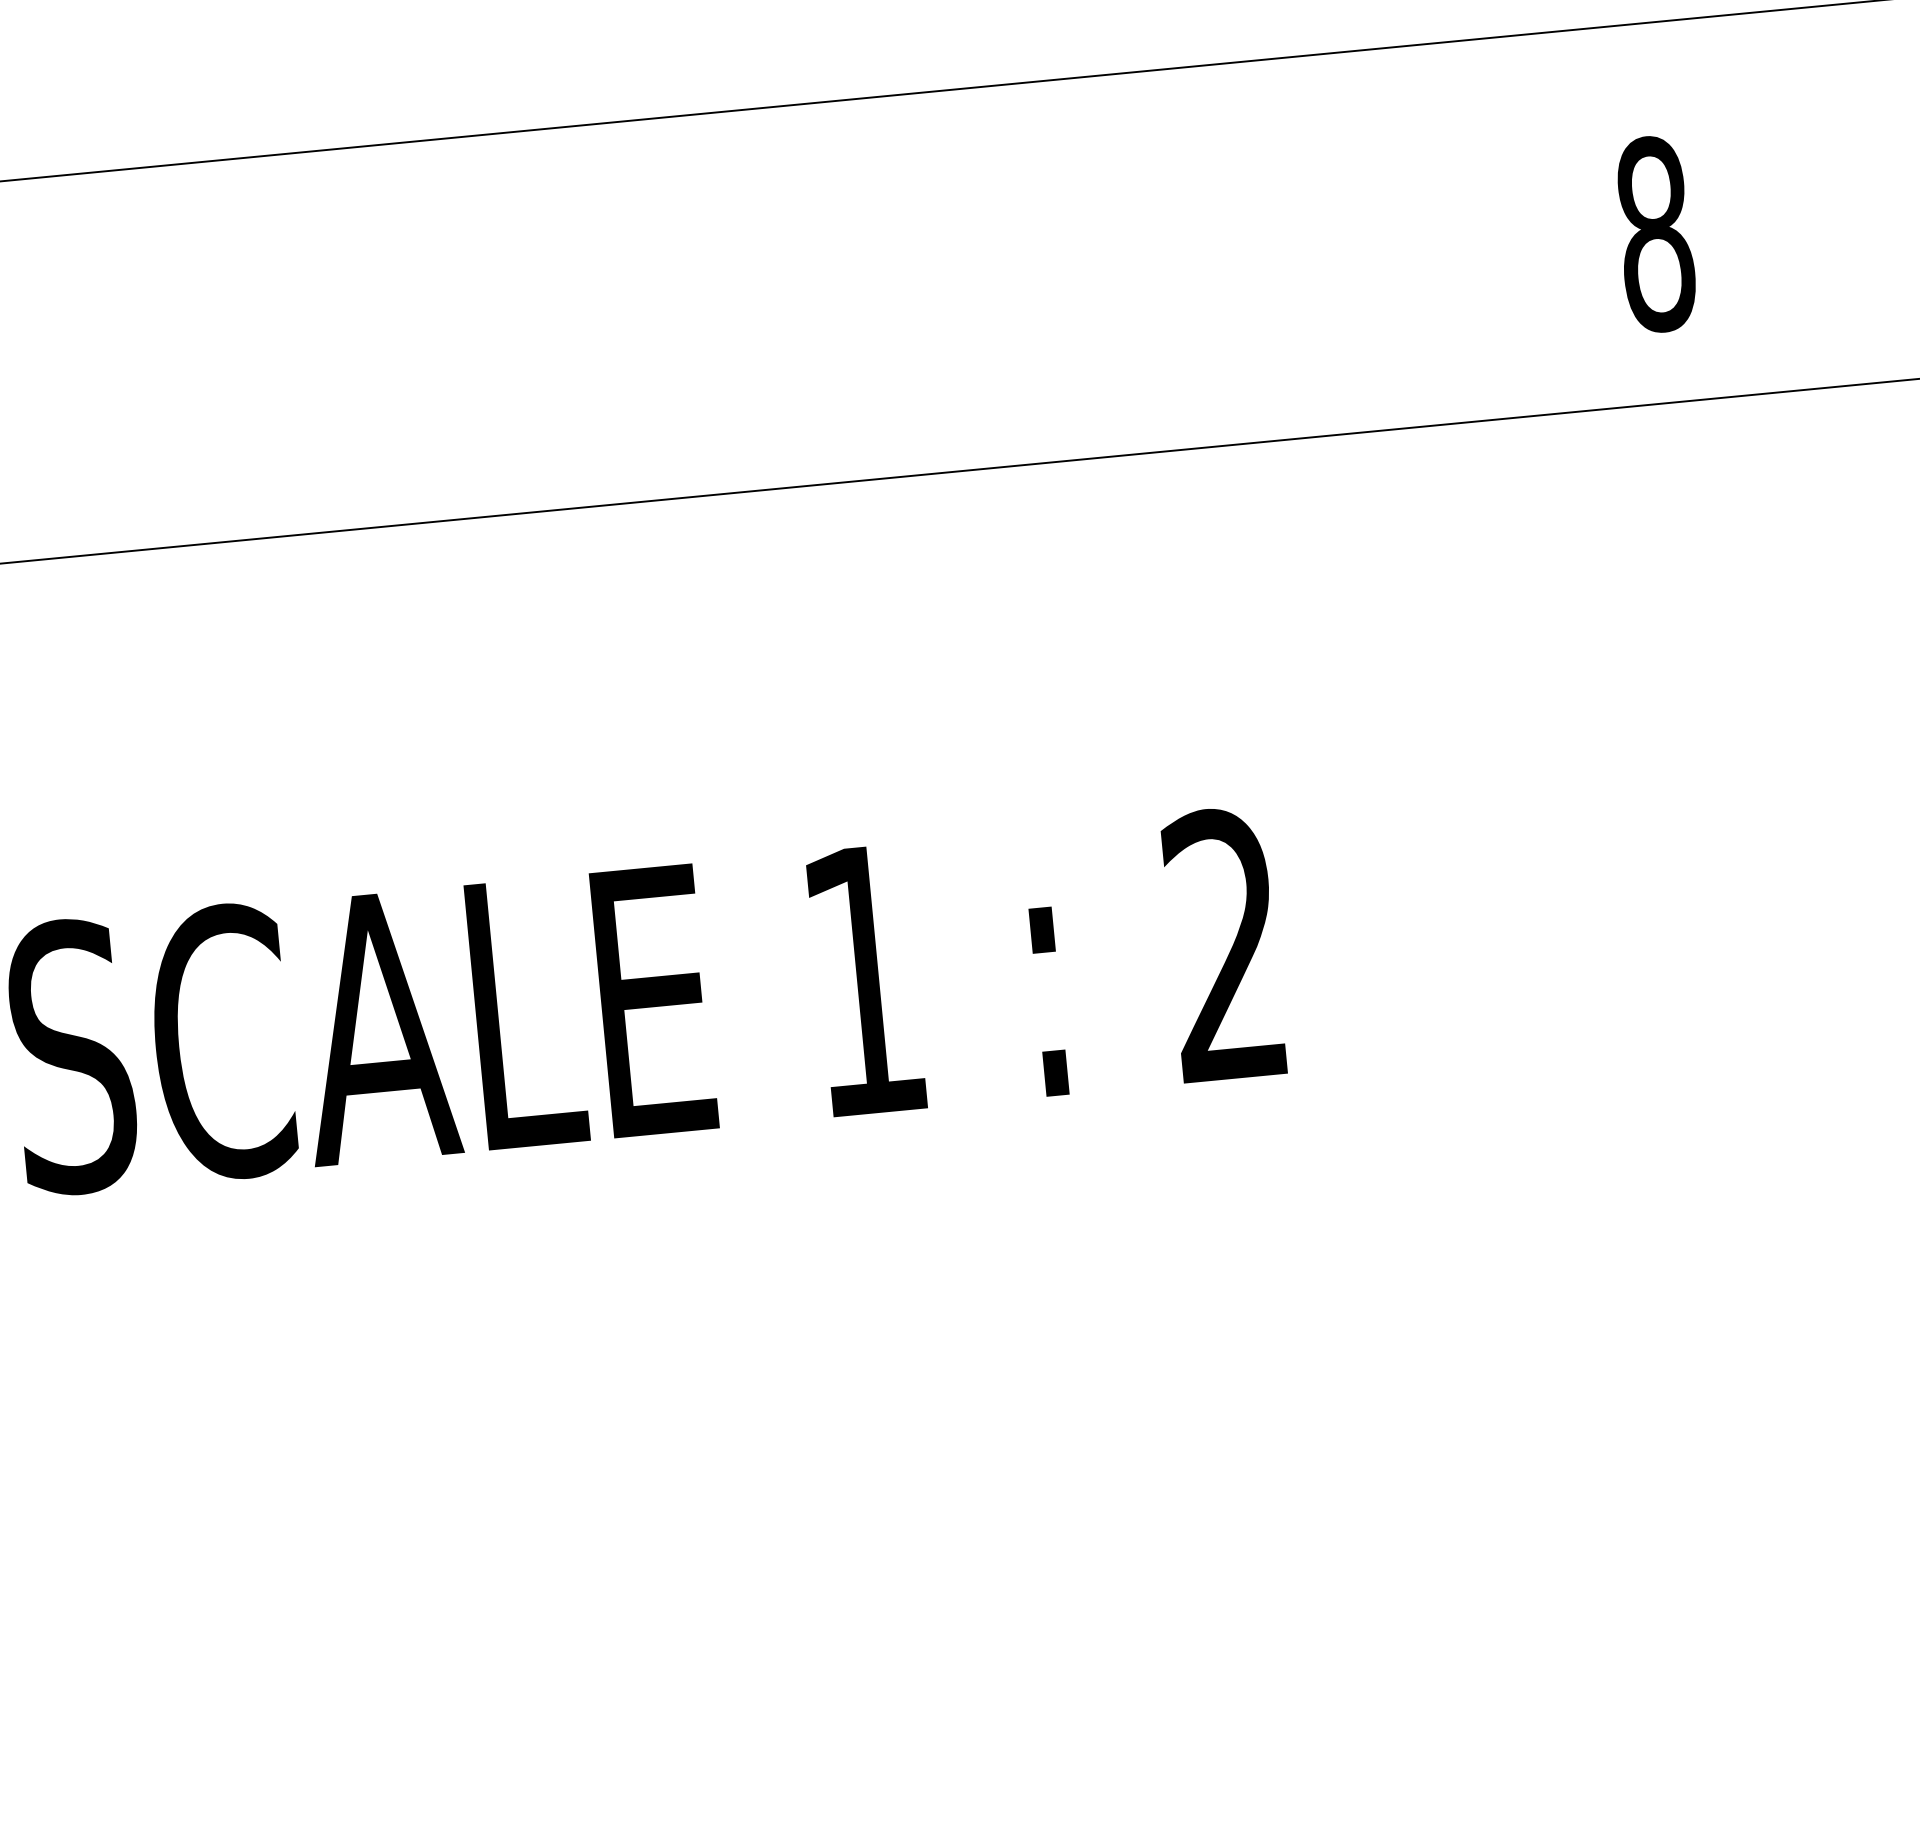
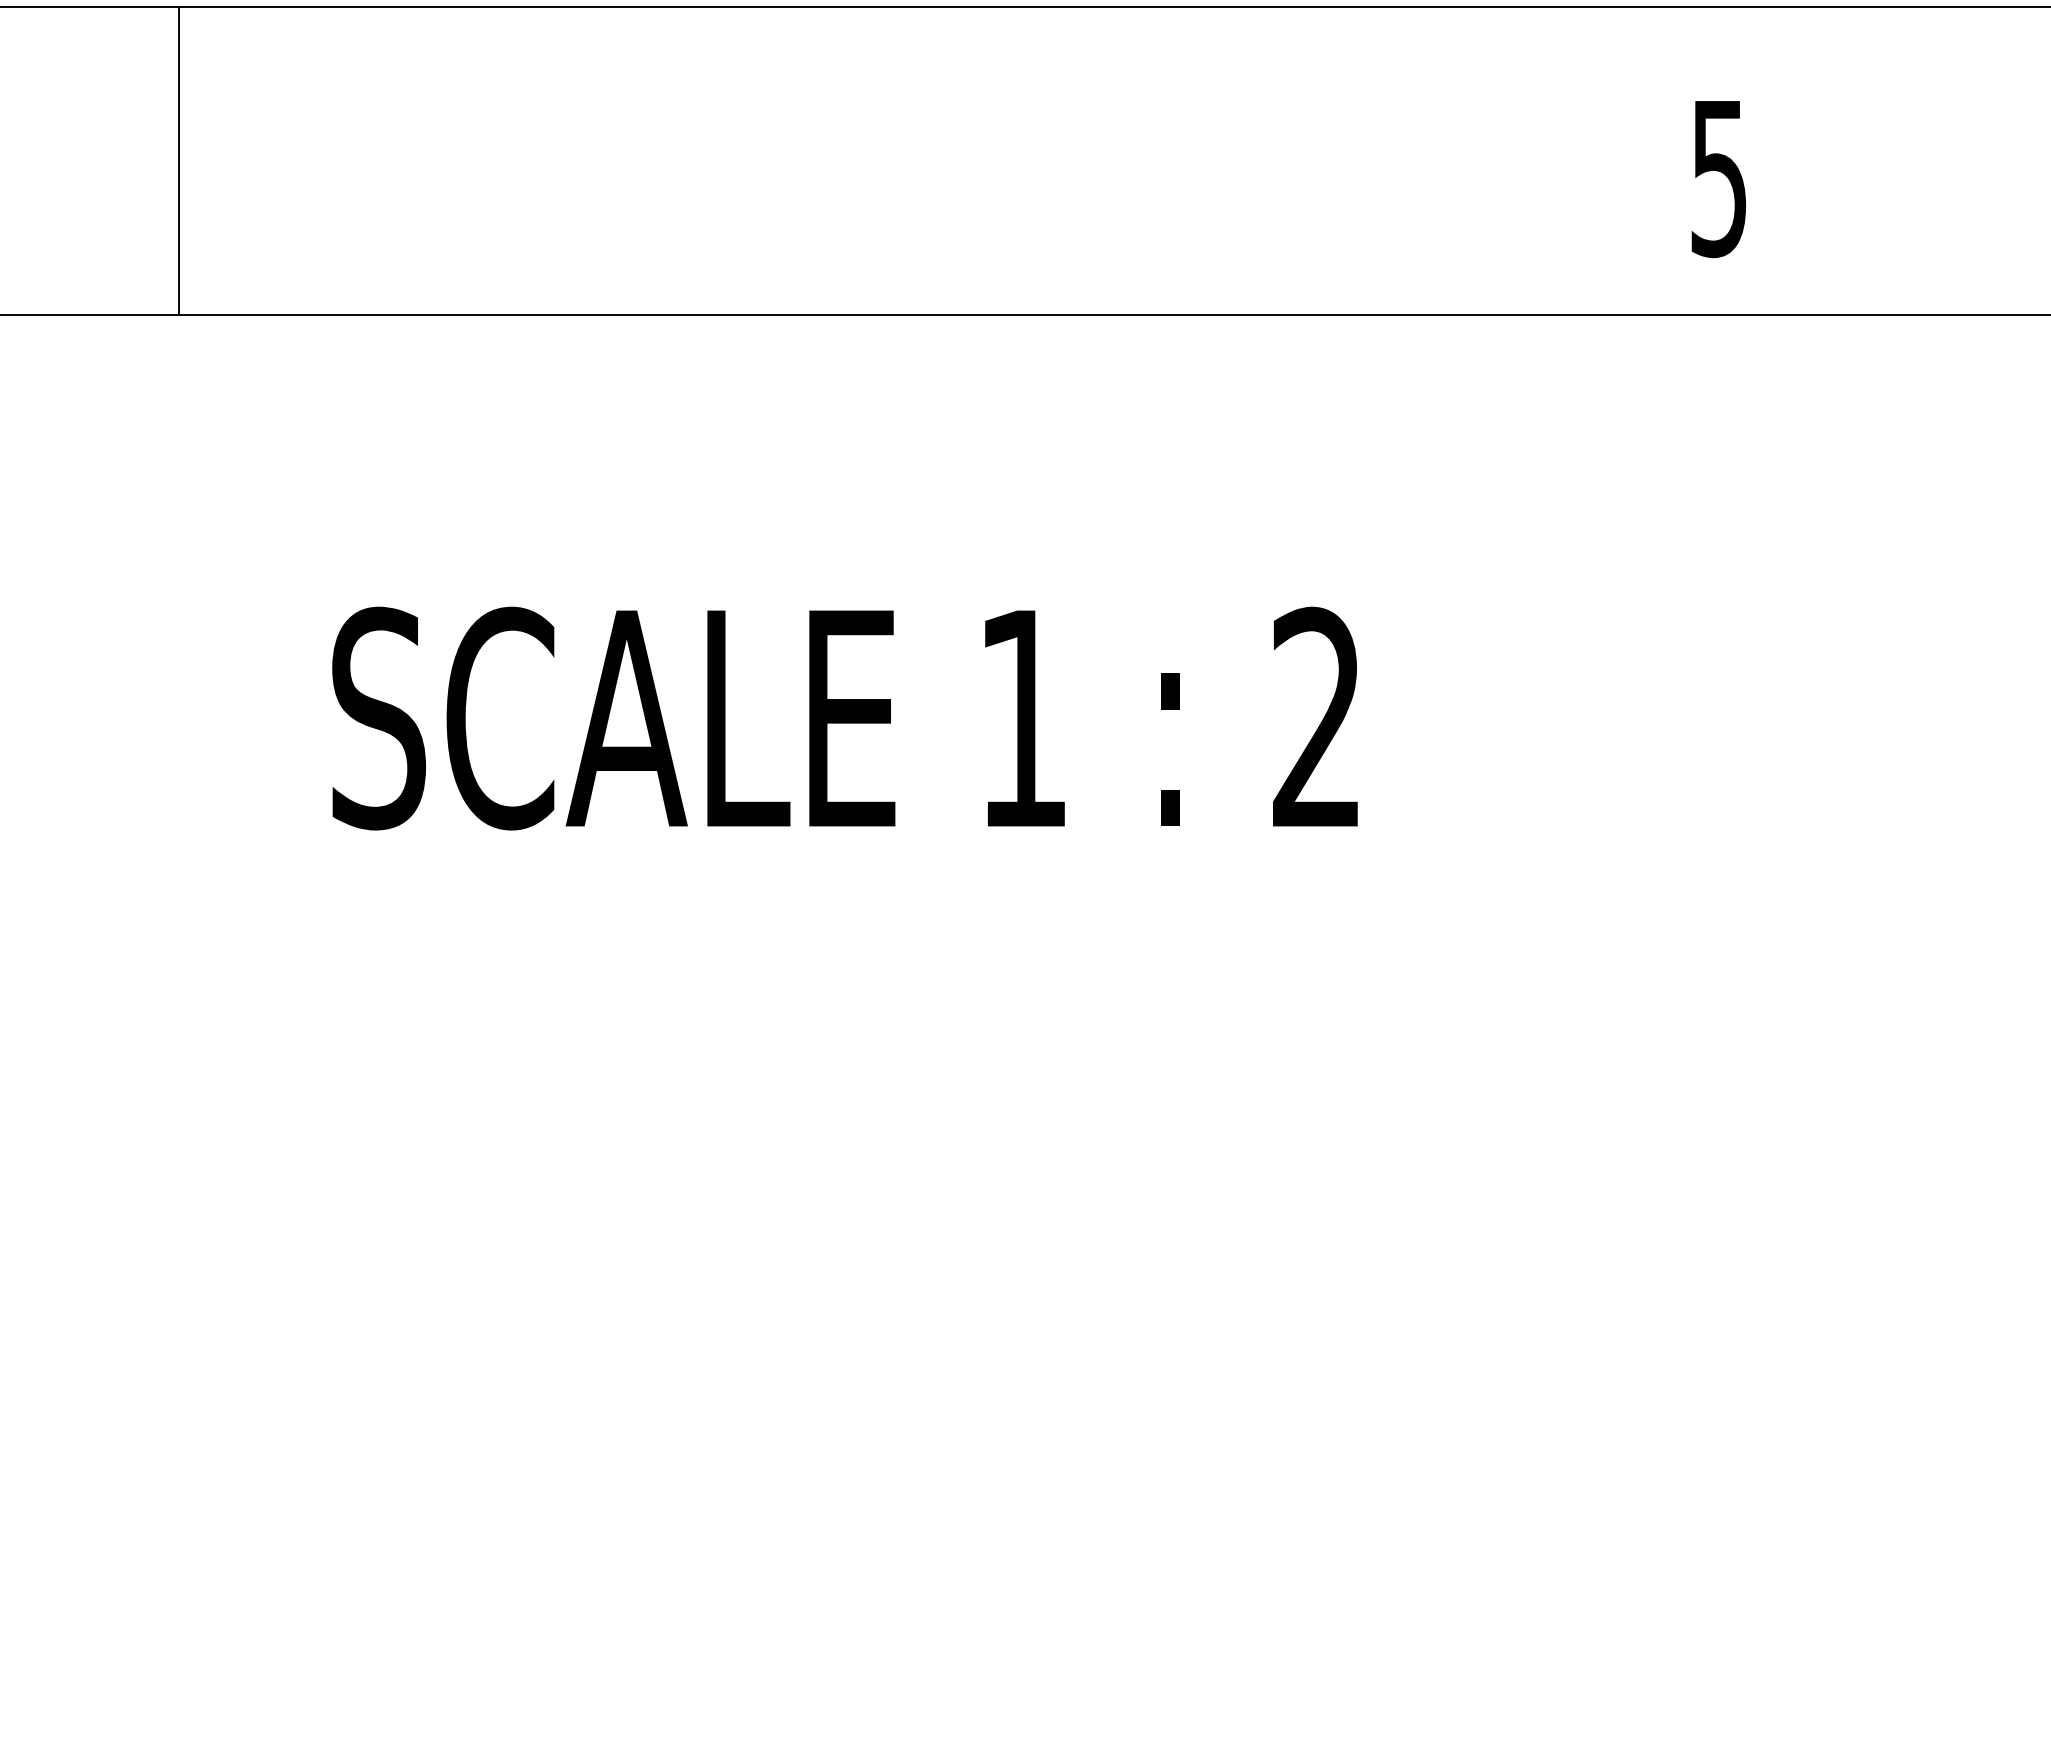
text: (1655, 234) -> (1719, 178), 8 -> 5

